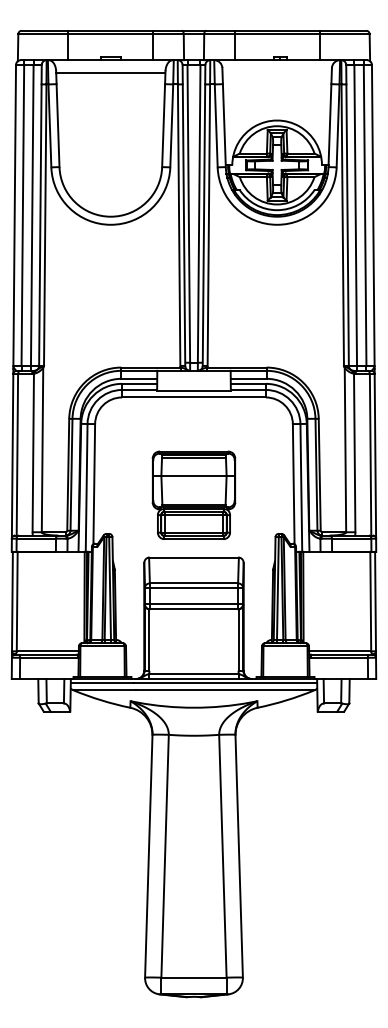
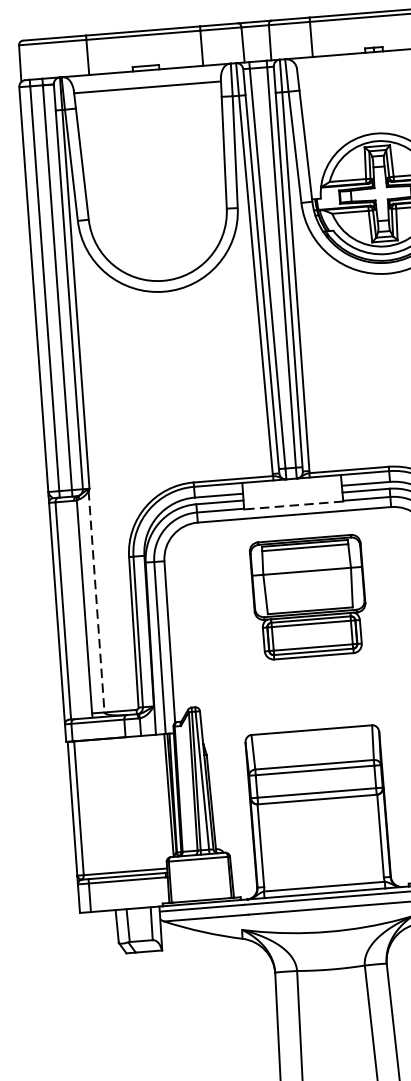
line: (193, 390) -> (293, 505), solid -> dashed
line: (42, 450) -> (96, 602), solid -> dashed
part: (193, 494) -> (308, 596), moved

